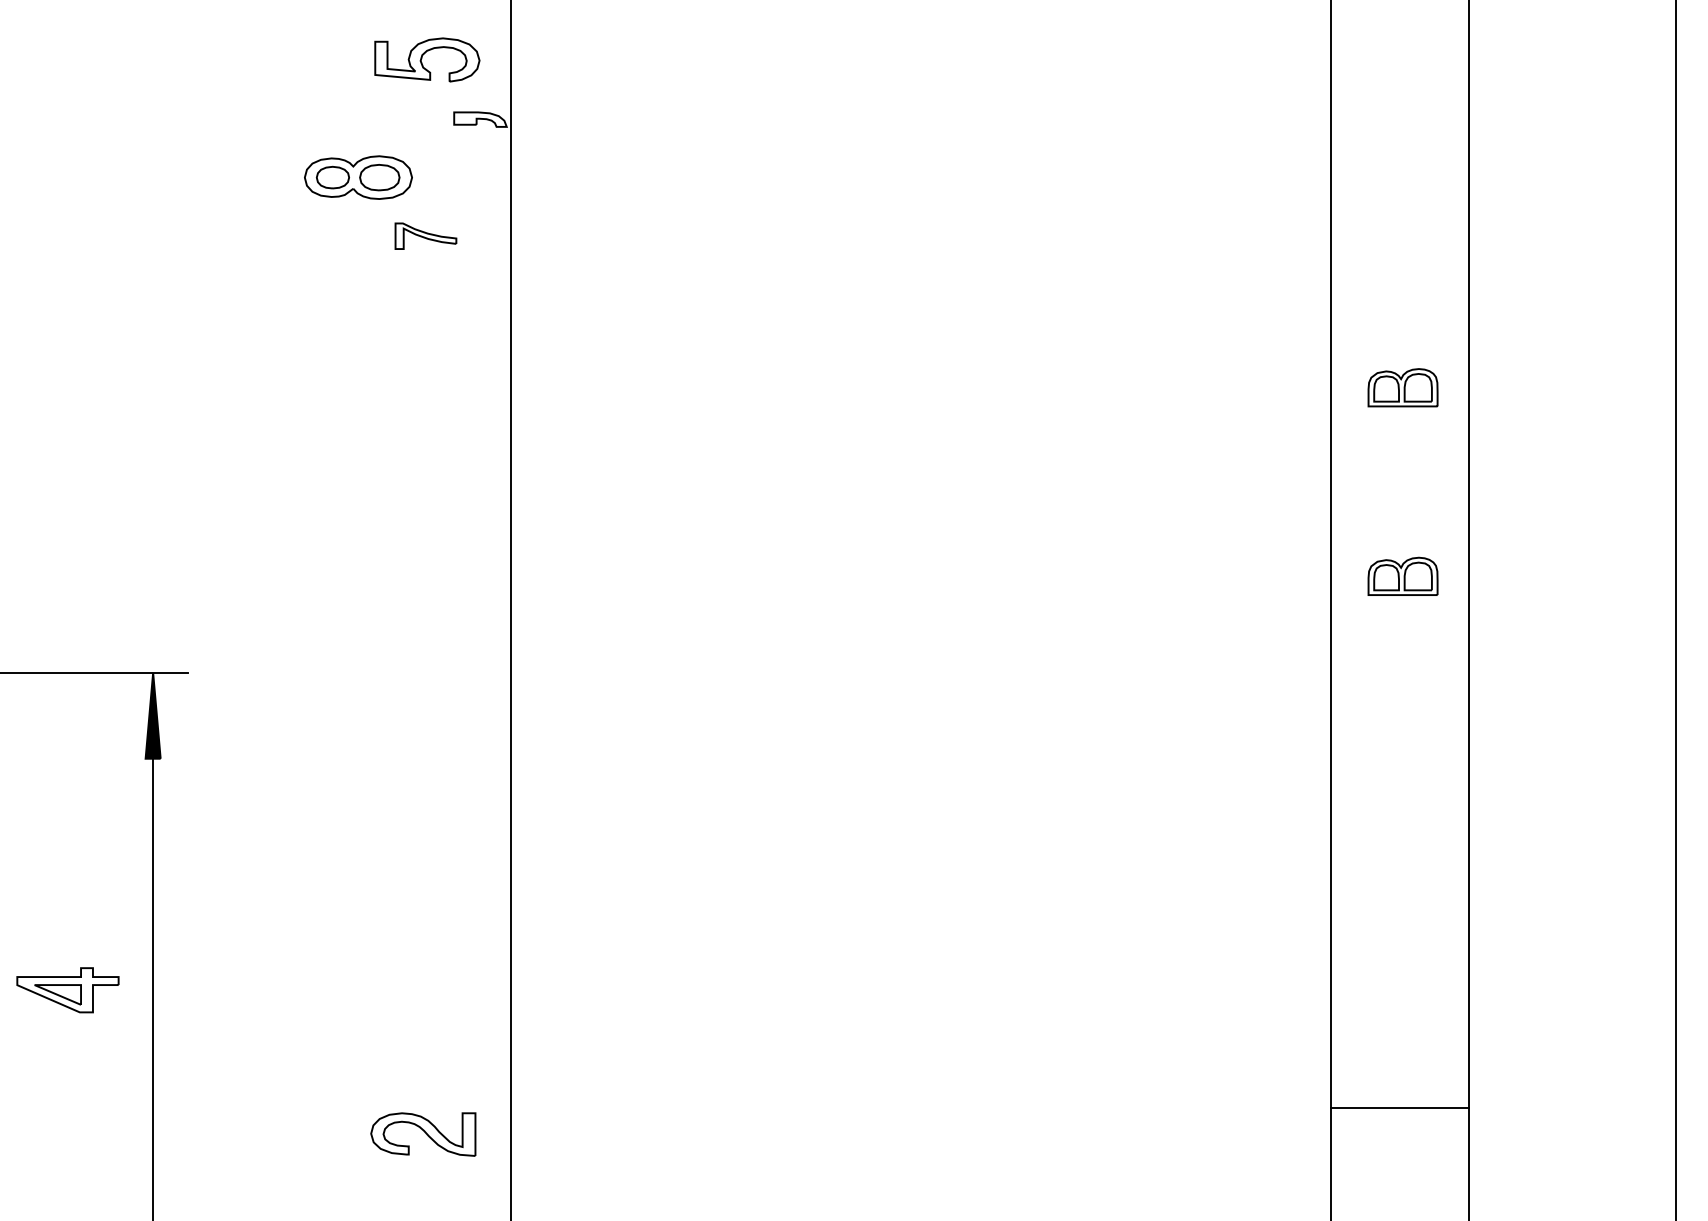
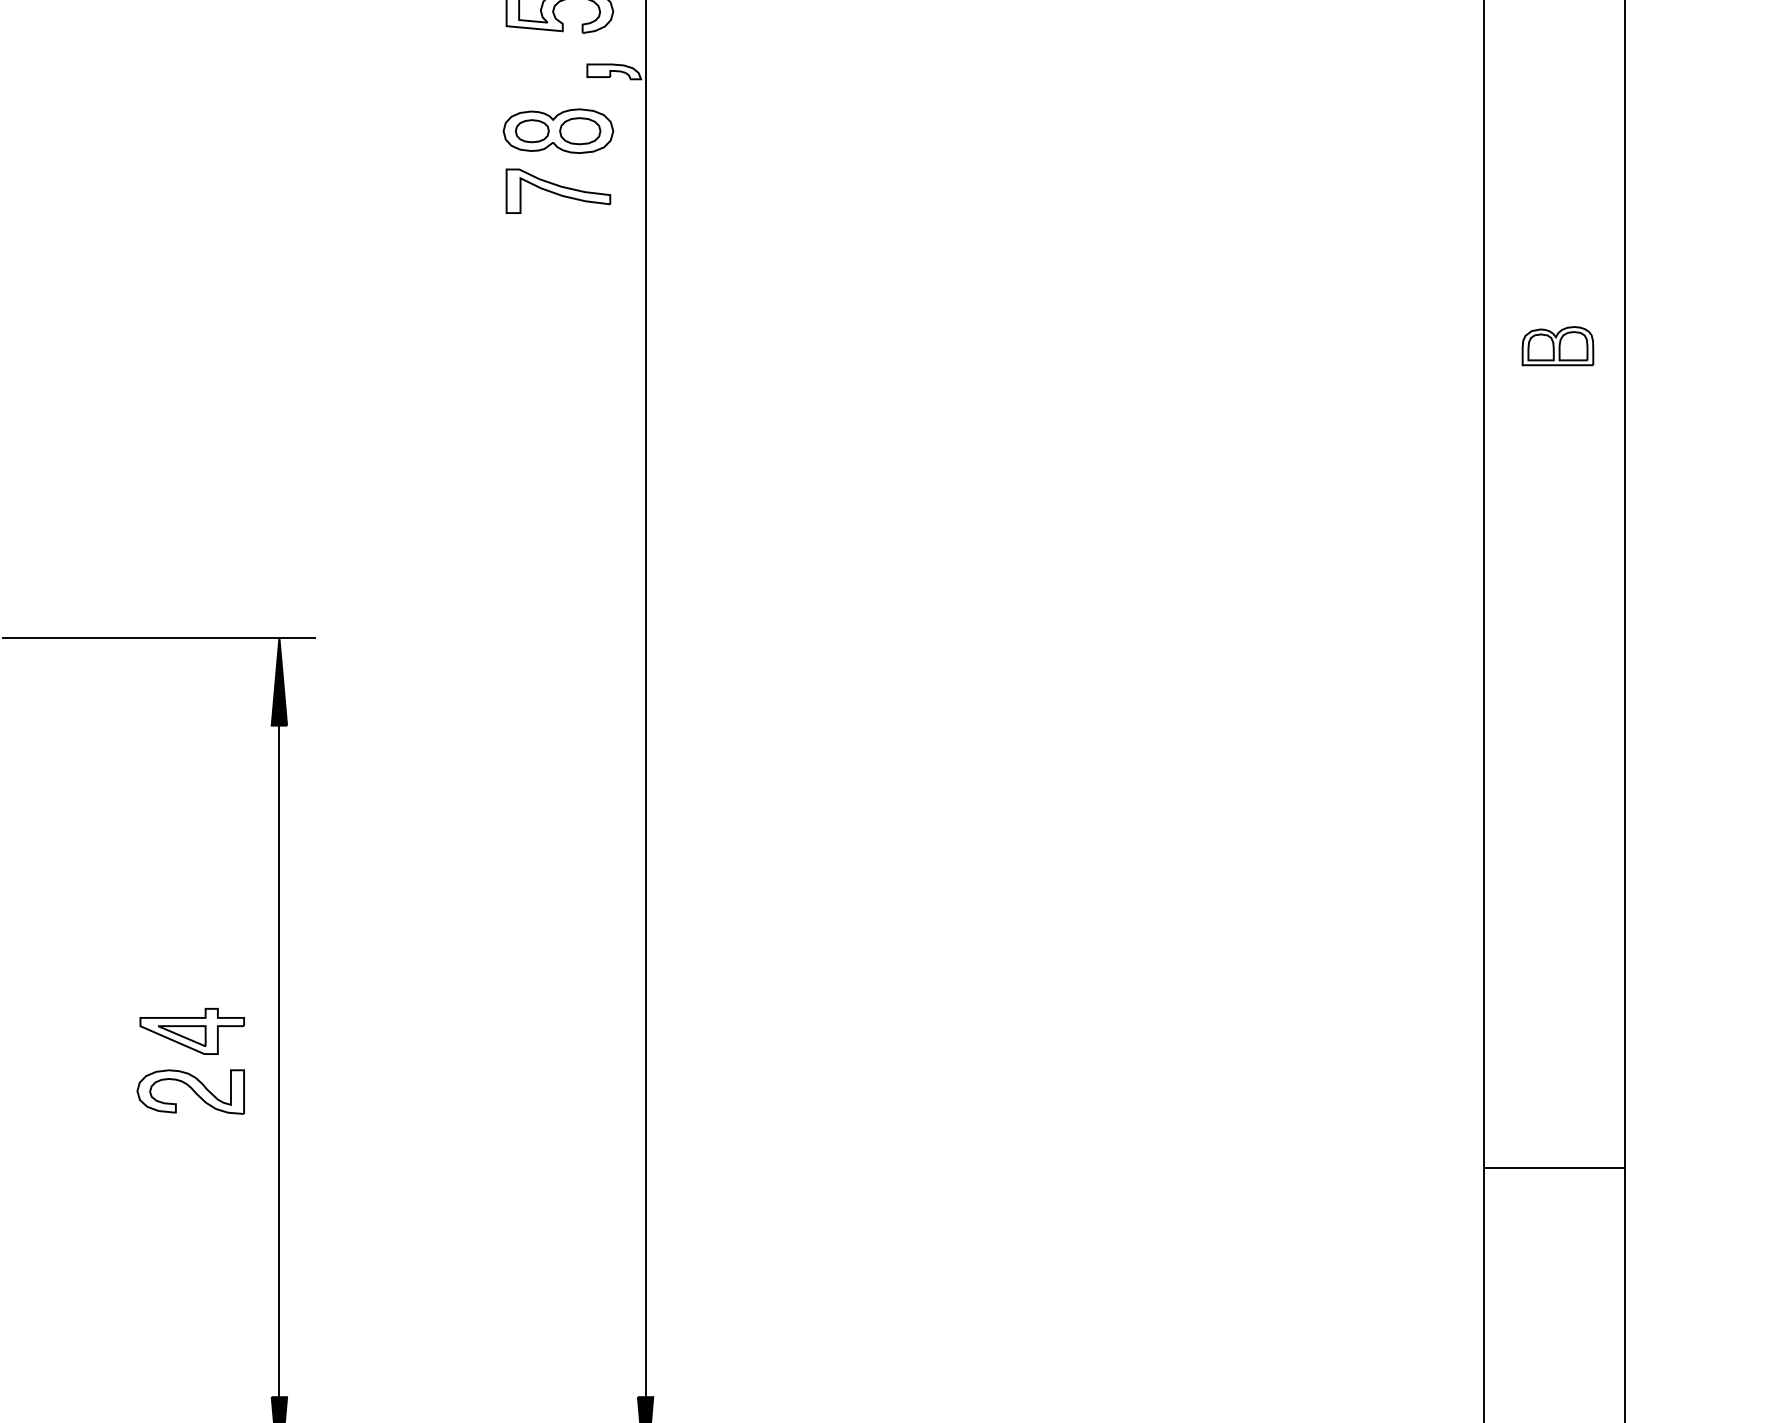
part: (358, 176) -> (558, 130), moved
part: (425, 235) -> (558, 190), size x1.67
part: (1402, 576) -> (1557, 539), removed
part: (67, 990) -> (191, 1031), moved
line: (1399, 1108) -> (1554, 1168), moved
part: (423, 1134) -> (190, 1091), moved

